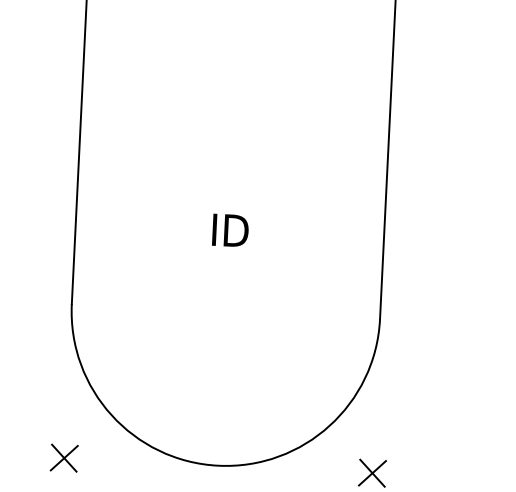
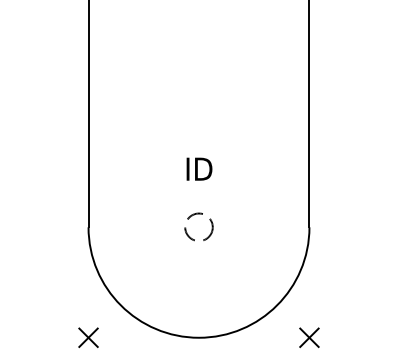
circle: (225, 310) -> (198, 226), added

